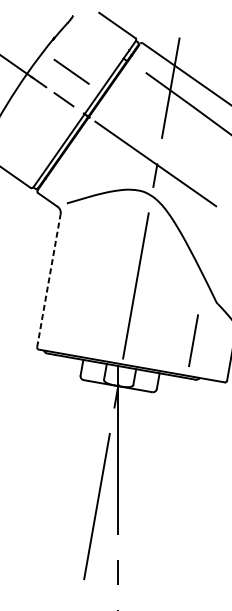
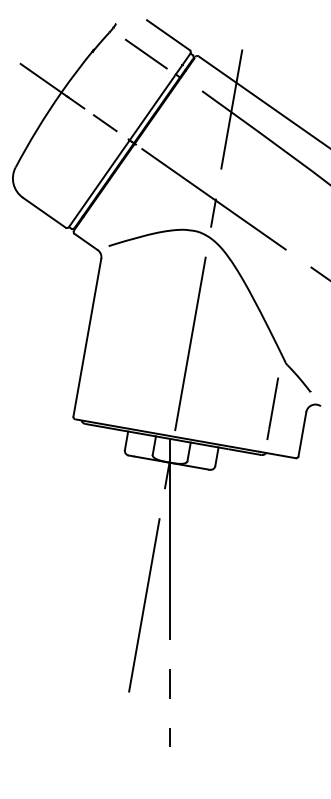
line: (71, 71) -> (146, 53), moved
line: (49, 280) -> (87, 337), dashed -> solid
line: (193, 340) -> (272, 408), moved

